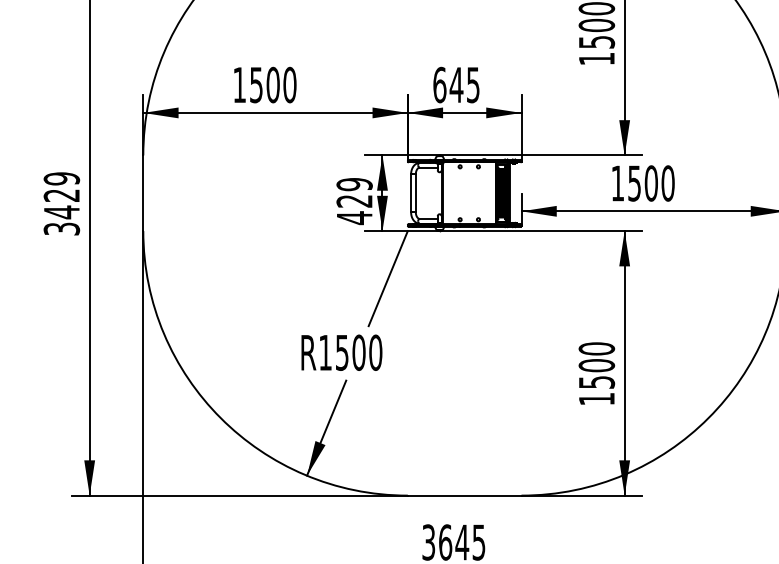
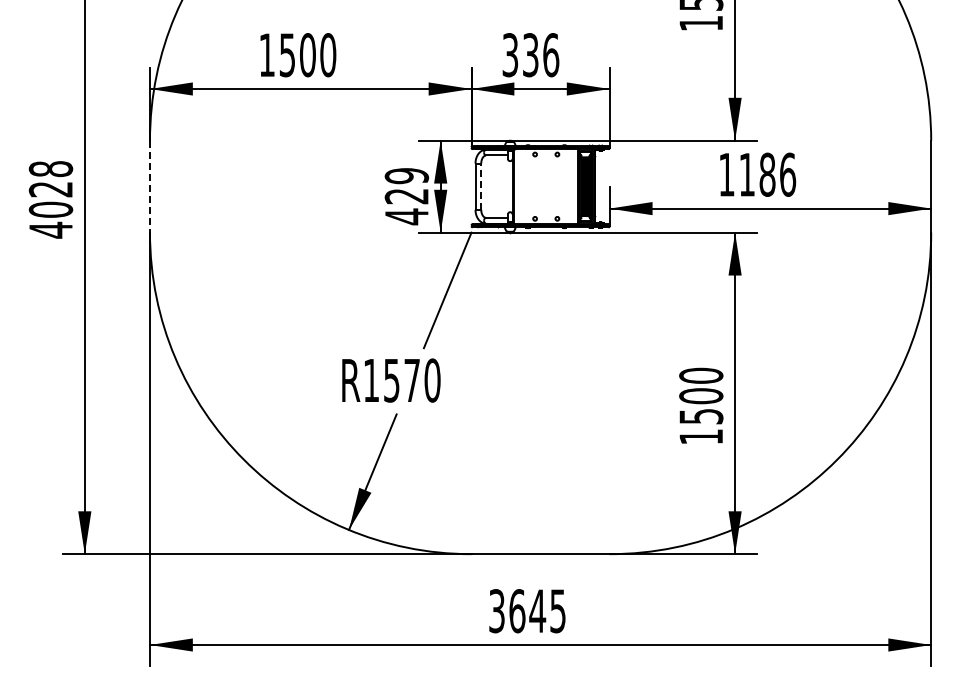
text: (456, 85) -> (530, 55), 645 -> 336
text: (651, 183) -> (767, 174), 1500 -> 1186
line: (143, 193) -> (150, 186), solid -> dashed
line: (416, 193) -> (481, 186), solid -> dashed
text: (61, 203) -> (50, 199), 3429 -> 4028
text: (359, 352) -> (412, 380), R1500 -> R1570

